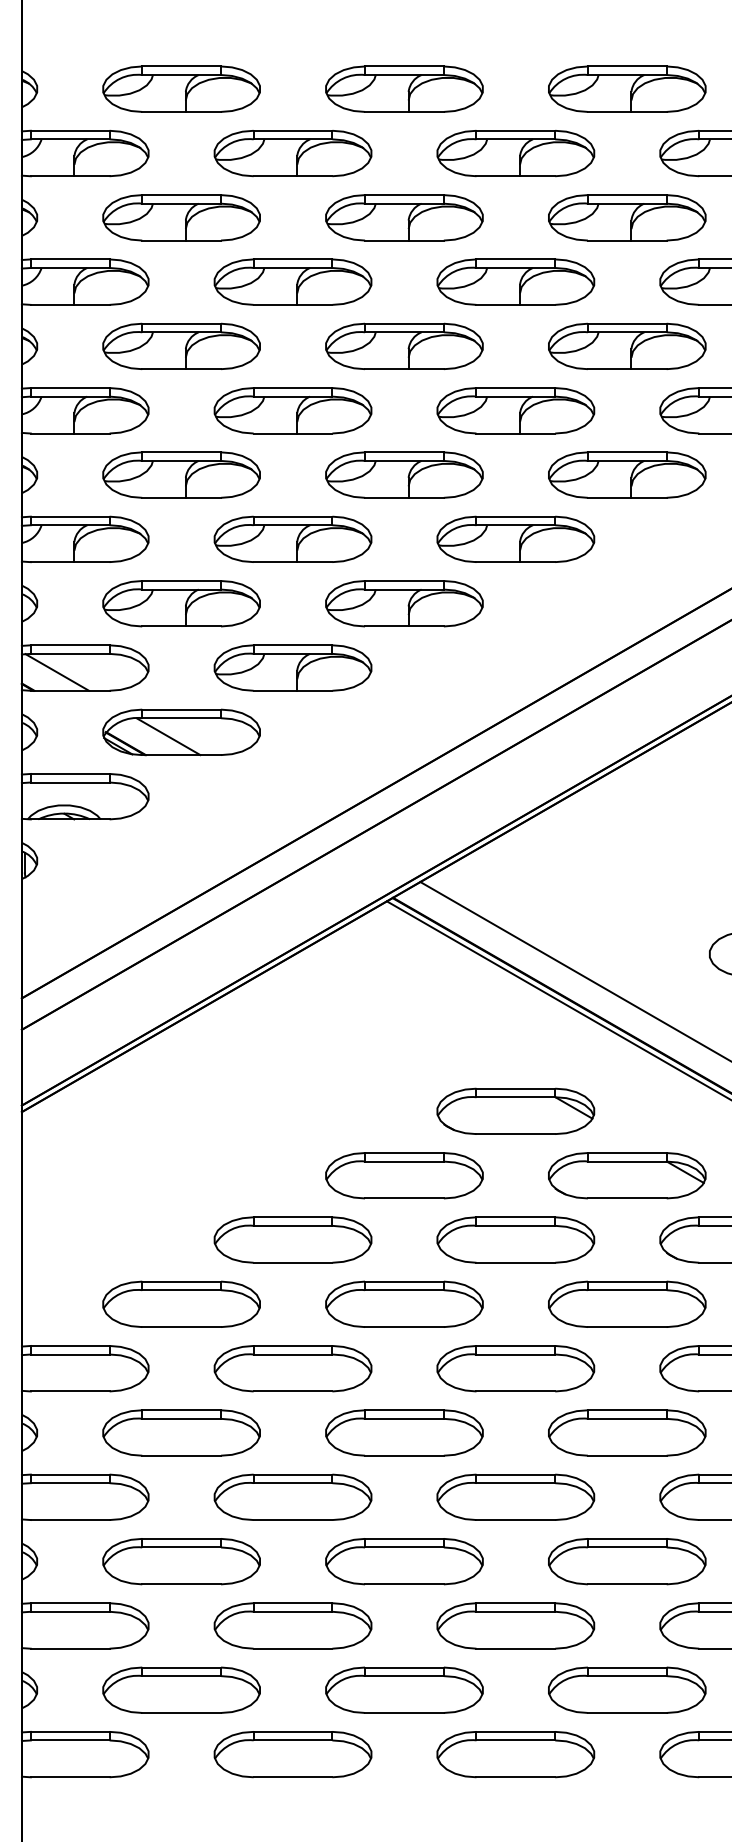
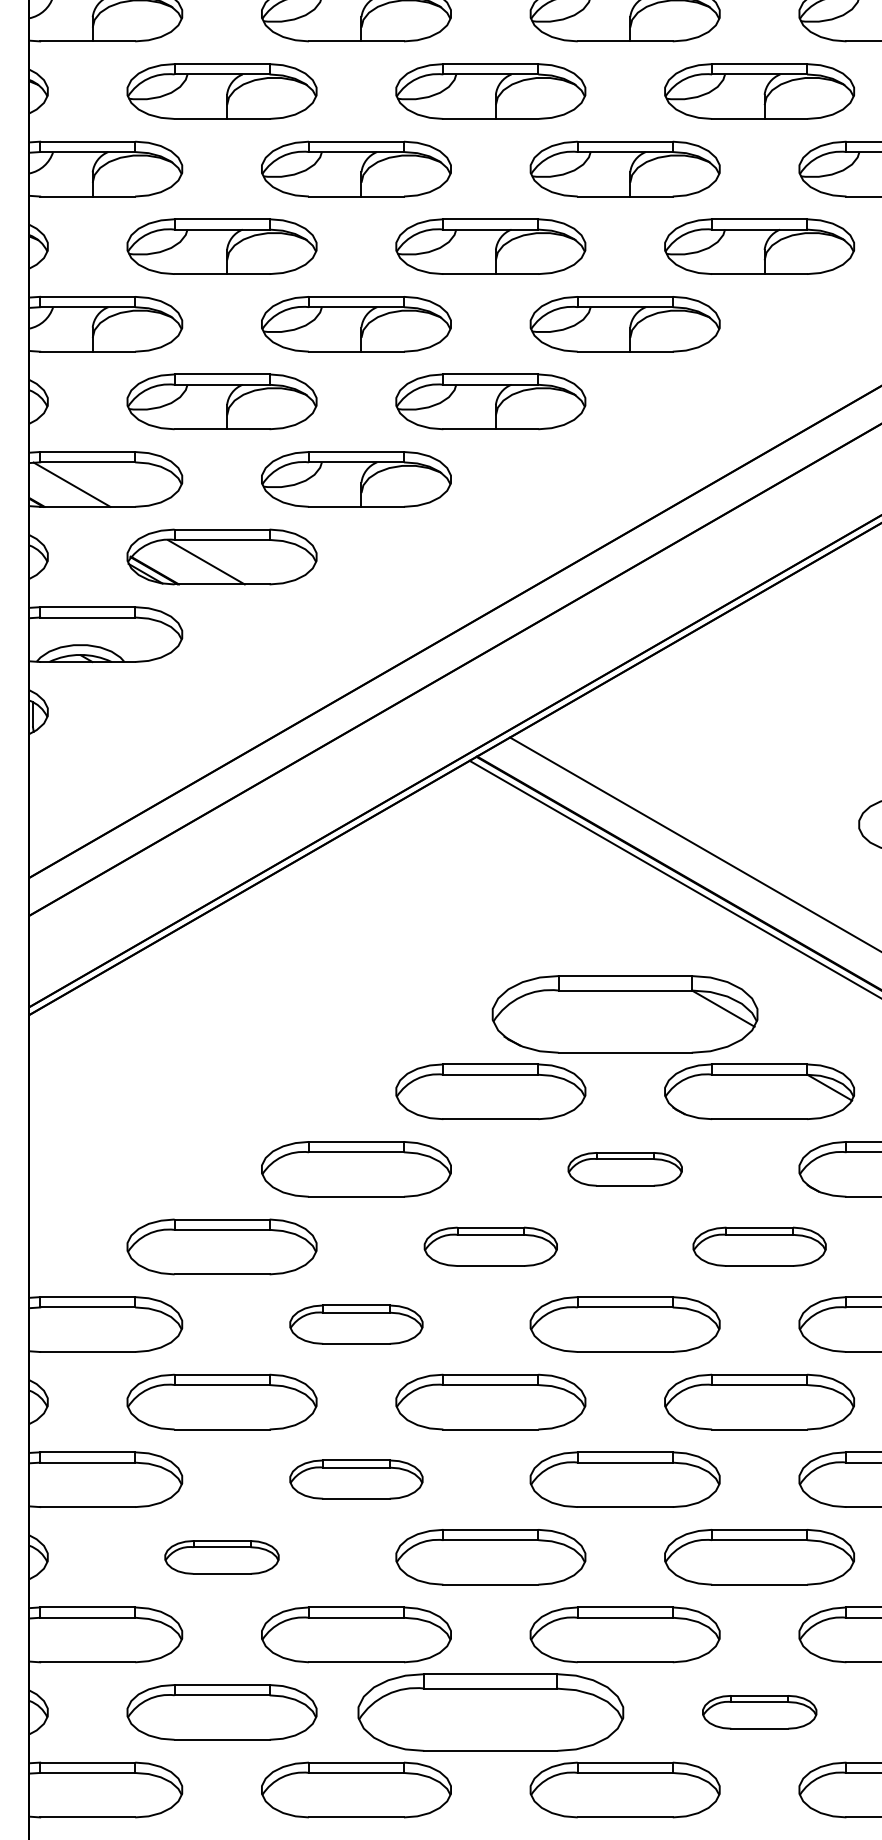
part: (515, 1110) -> (624, 1013), size x1.4
part: (515, 1239) -> (624, 1168), size x0.6
part: (404, 1303) -> (490, 1245), size x0.7
part: (627, 1303) -> (759, 1245), size x0.7
part: (292, 1368) -> (355, 1324), size x0.7
part: (292, 1496) -> (355, 1478), size x0.7
part: (181, 1561) -> (221, 1557), size x0.6
part: (404, 1689) -> (490, 1711), size x1.4
part: (627, 1689) -> (759, 1711), size x0.6

